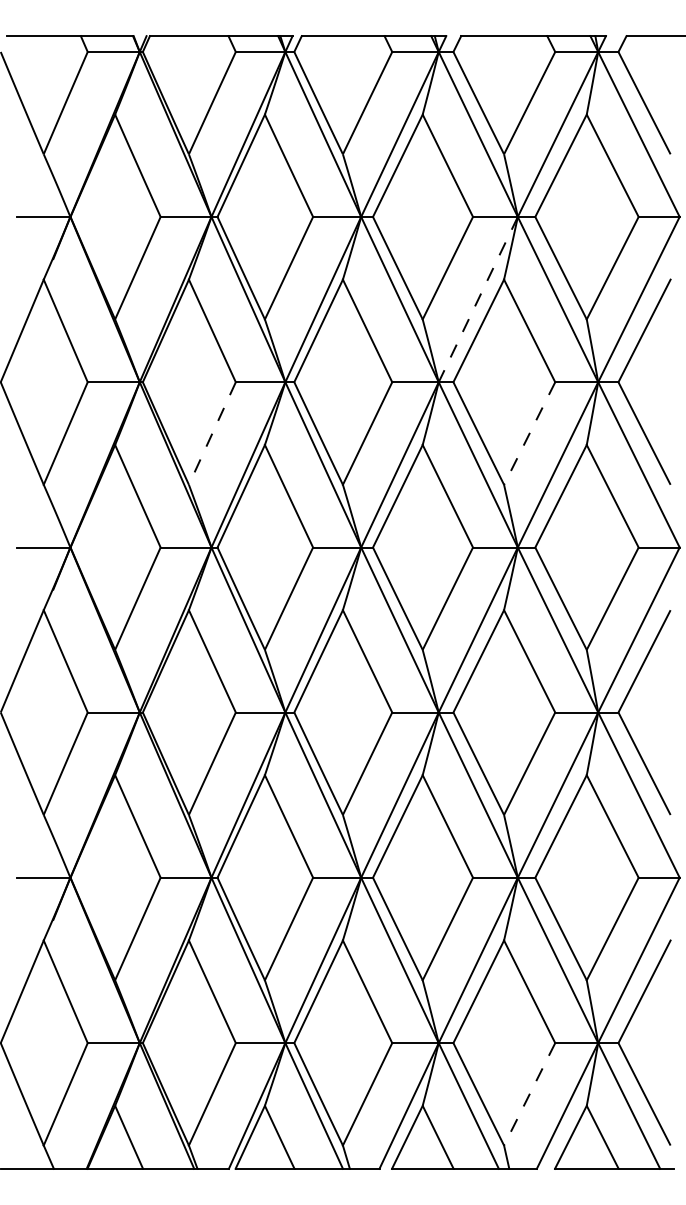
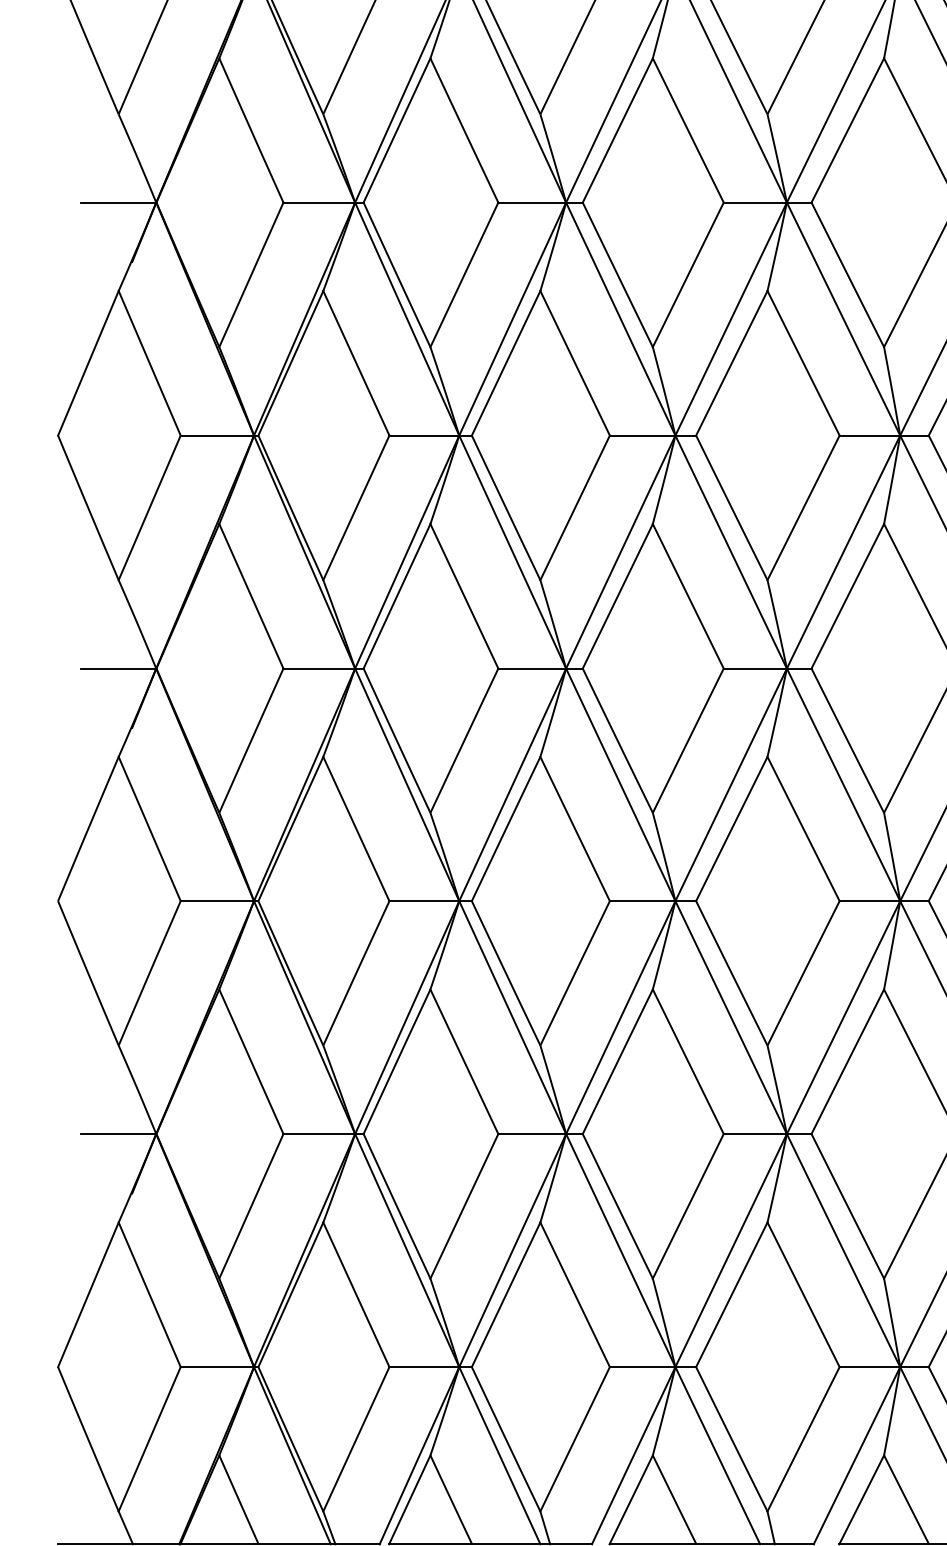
line: (478, 299) -> (731, 318), dashed -> solid
line: (212, 433) -> (356, 507), dashed -> solid
line: (529, 433) -> (803, 507), dashed -> solid
line: (529, 1094) -> (803, 1439), dashed -> solid

